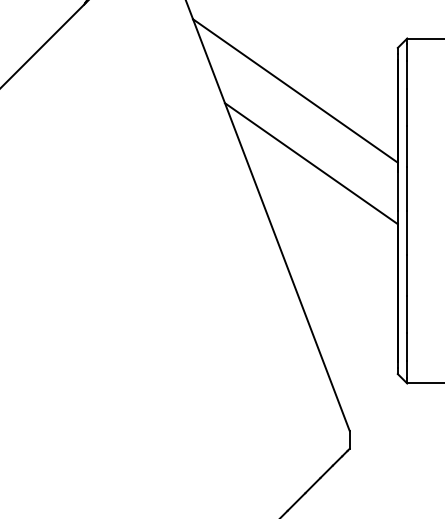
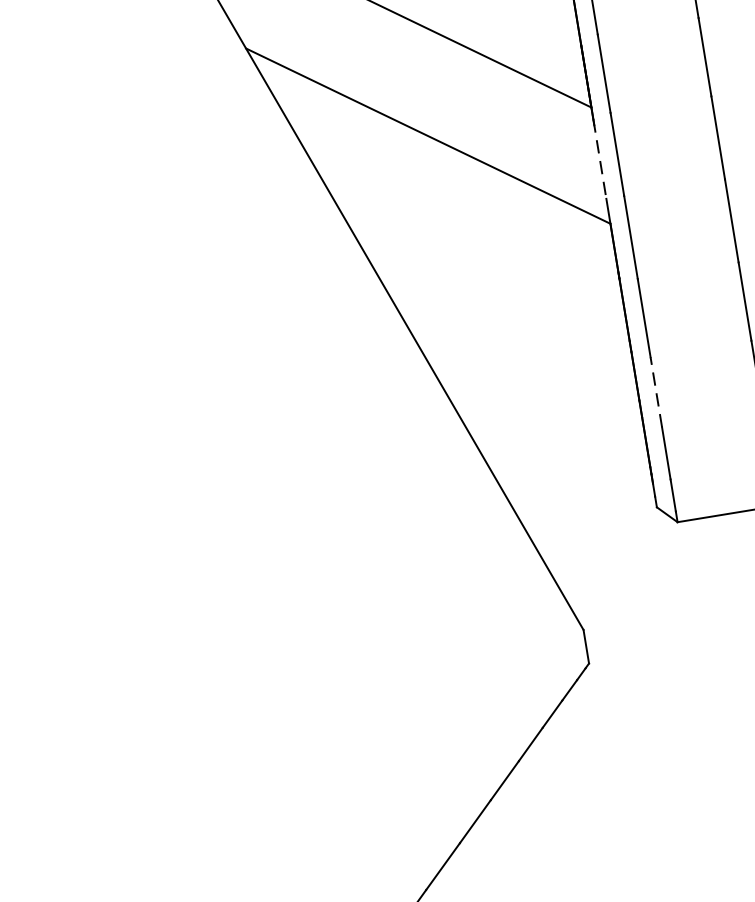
line: (397, 190) -> (599, 160), solid -> dashed
line: (407, 314) -> (656, 391), solid -> dashed

